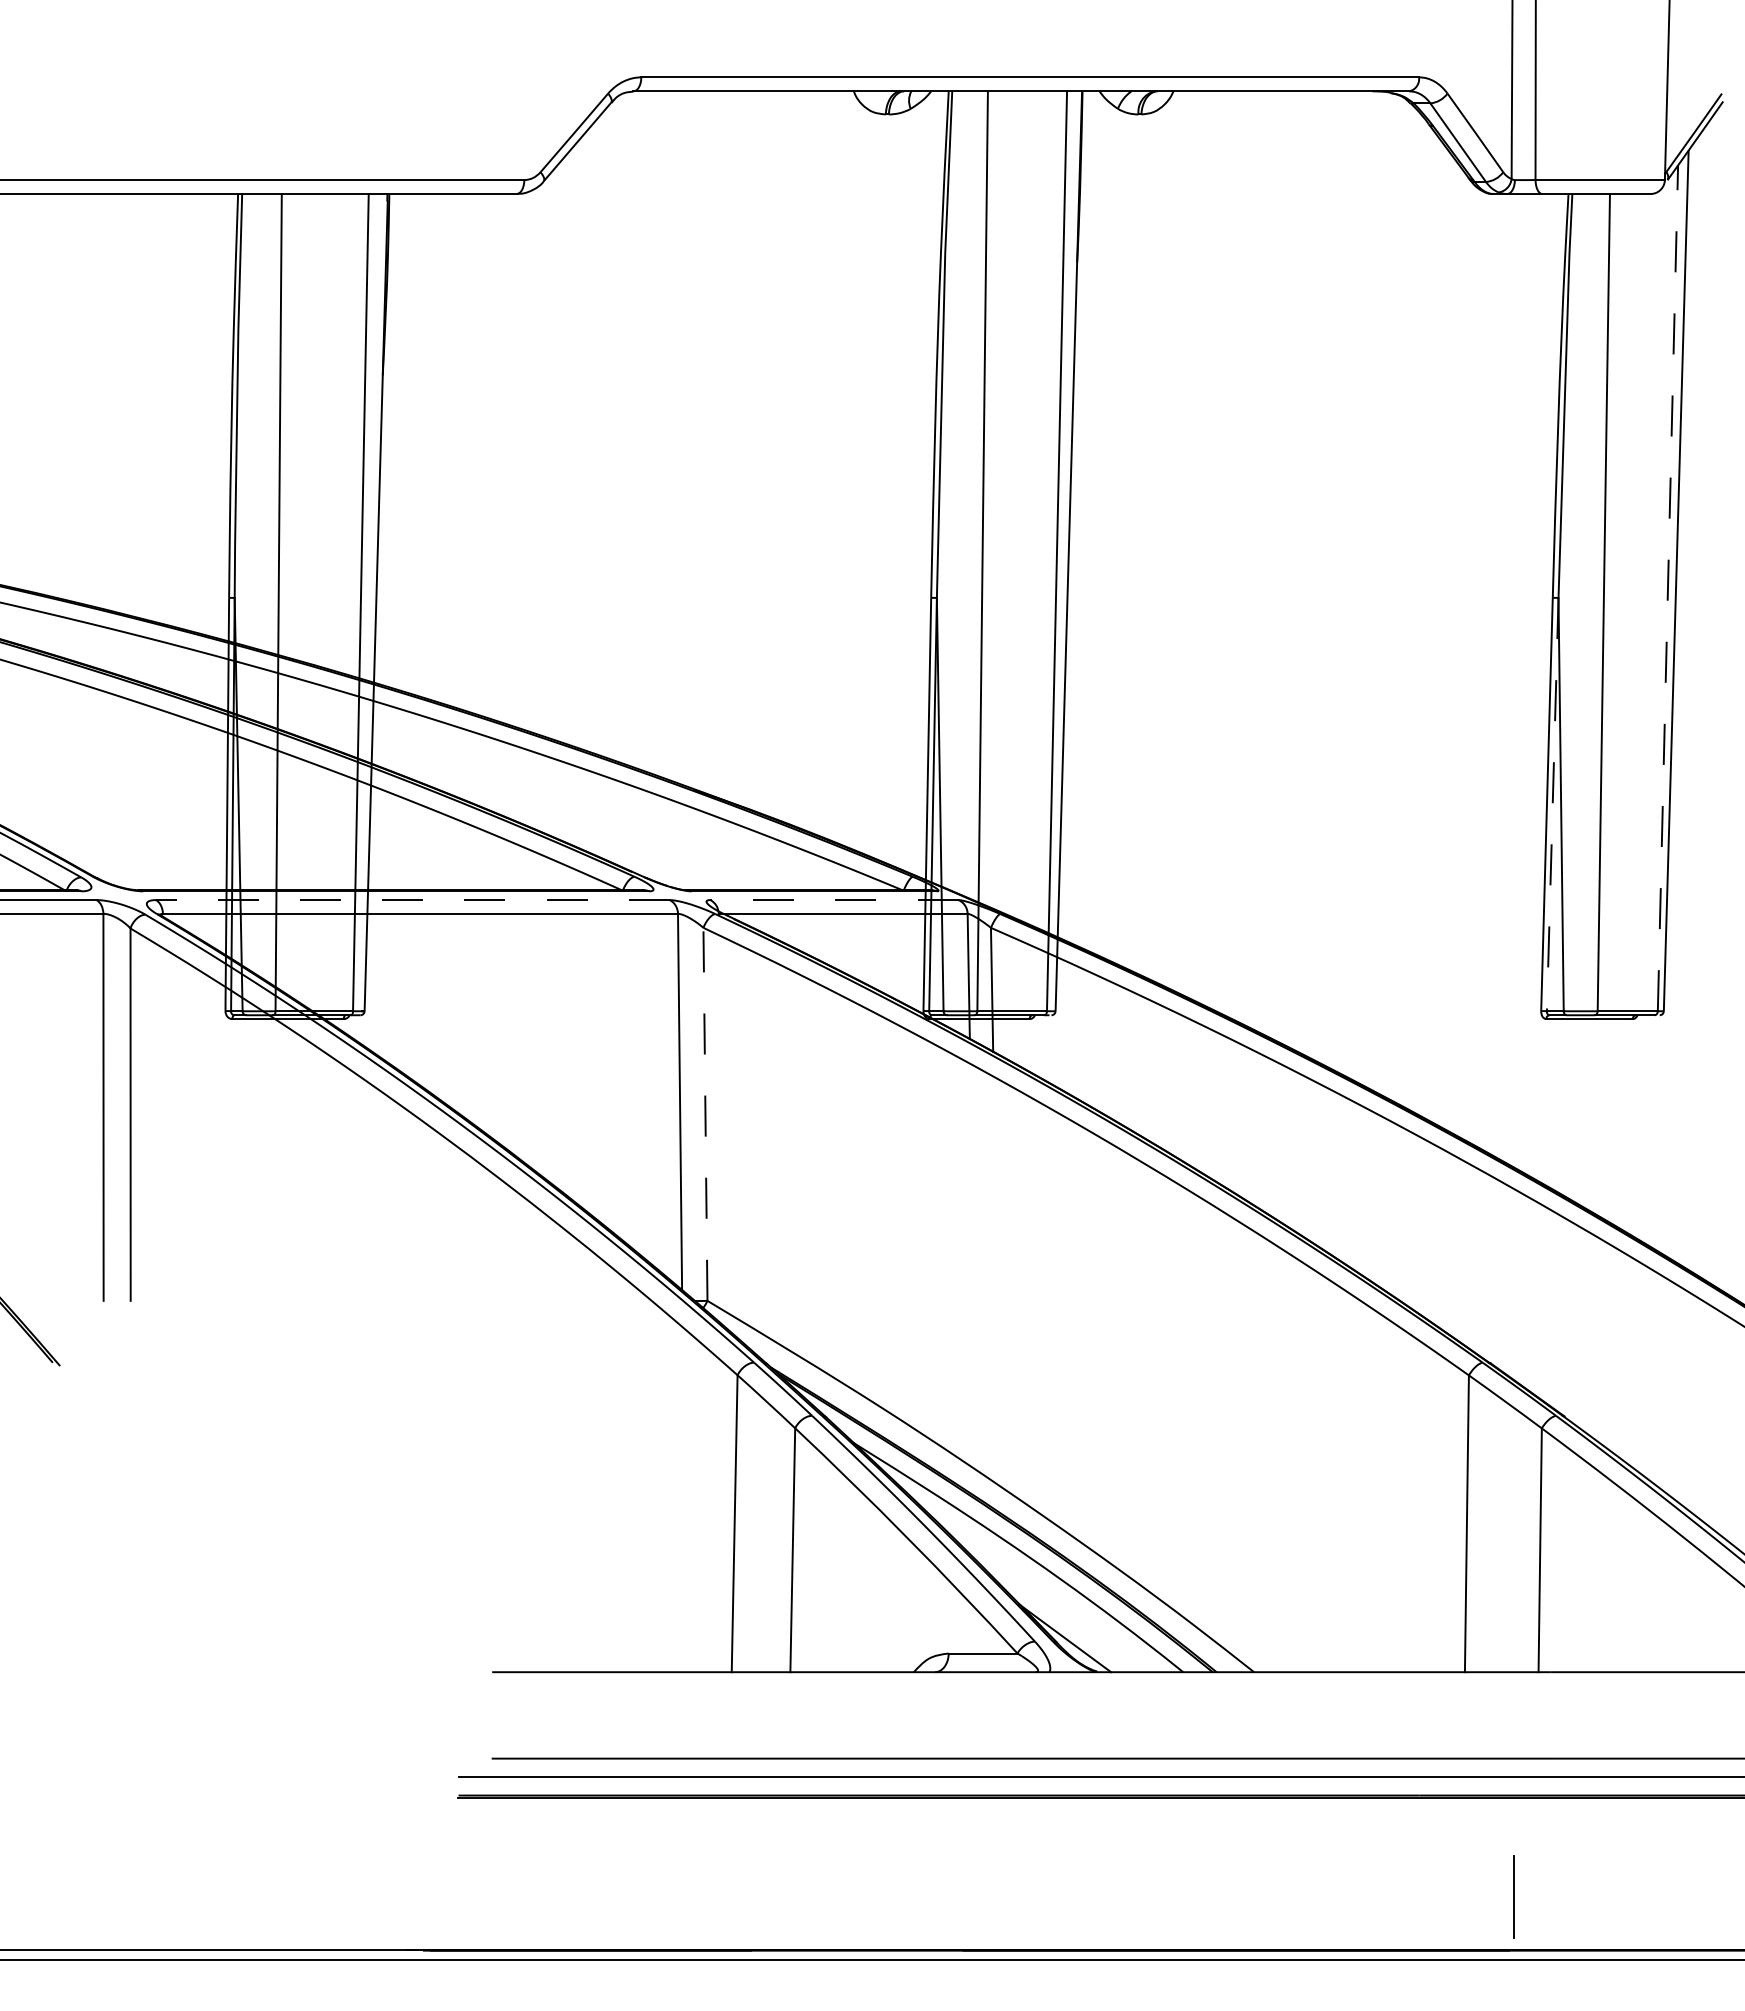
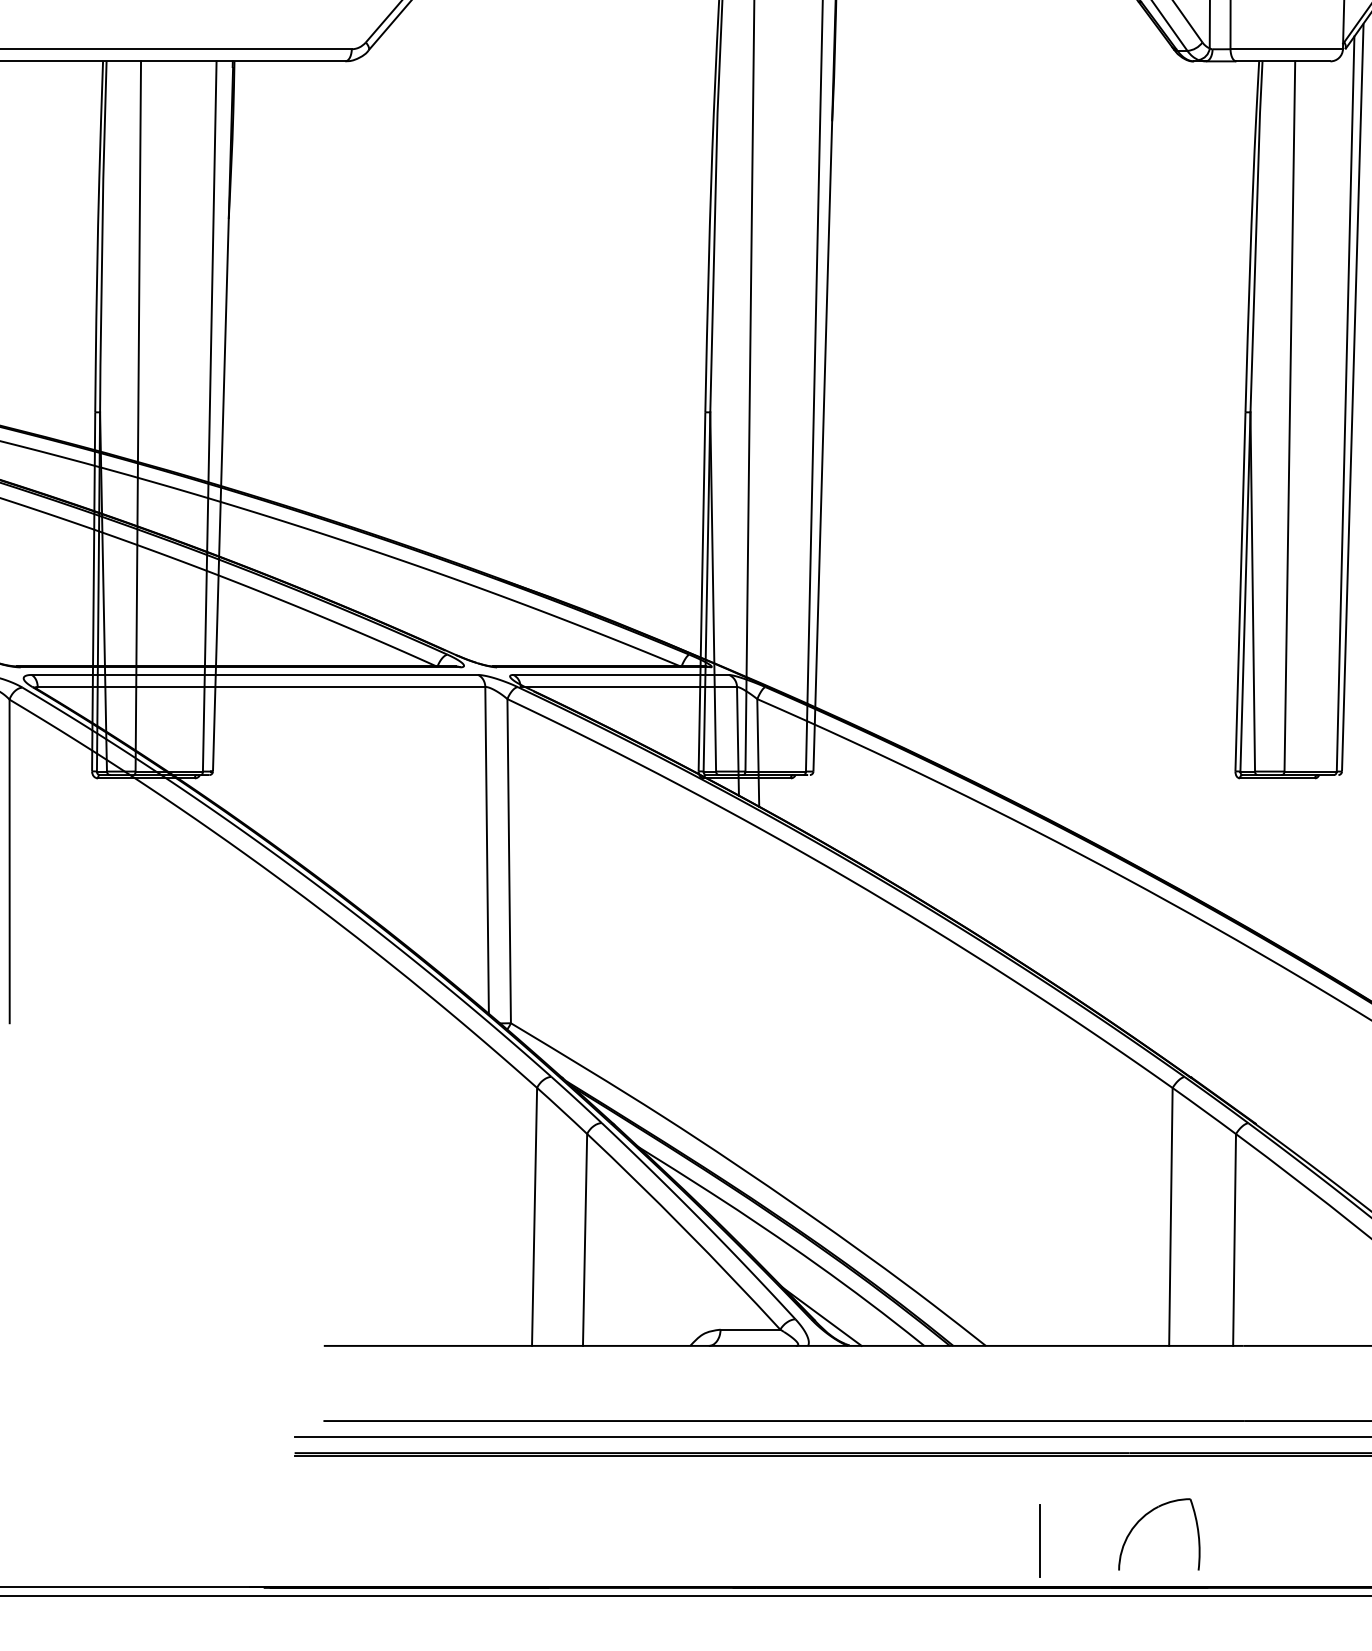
line: (1667, 587) -> (1345, 403), dashed -> solid
line: (1552, 804) -> (1245, 591), dashed -> solid
line: (412, 900) -> (254, 675), dashed -> solid
line: (833, 900) -> (620, 675), dashed -> solid
line: (705, 1114) -> (509, 861), dashed -> solid
part: (1435, 1870) -> (1143, 1518), added
line: (1513, 1896) -> (1040, 1540), moved

